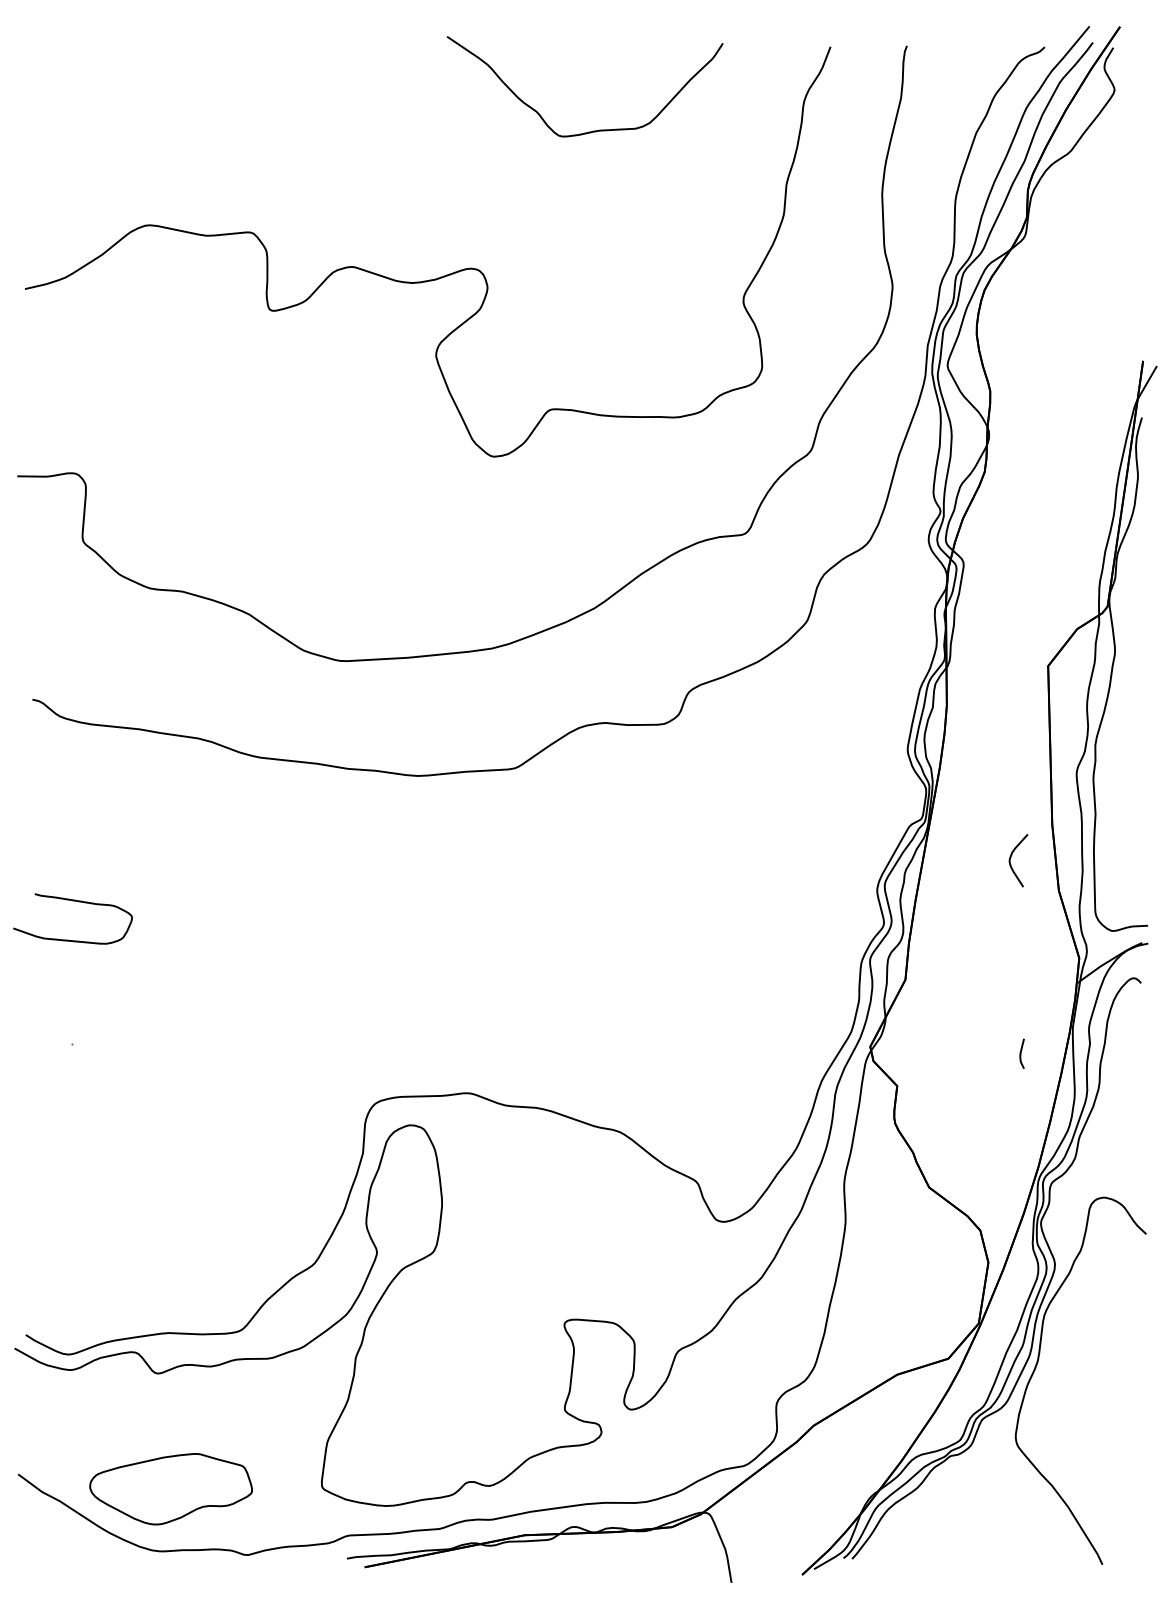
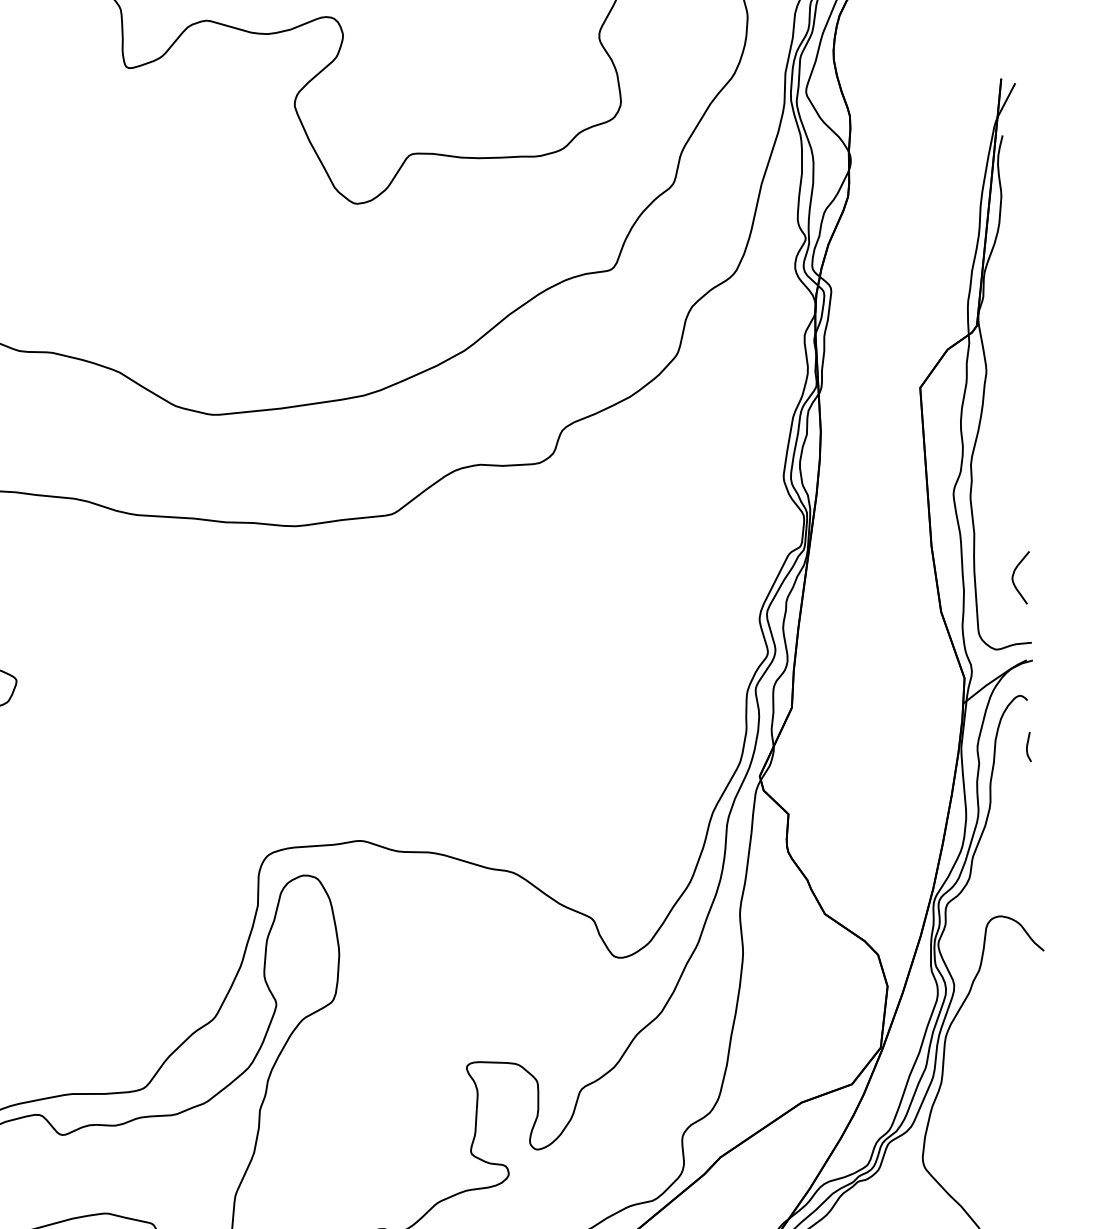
curve: (1011, 857) -> (1014, 575), moved
curve: (1021, 1053) -> (1027, 746), moved

